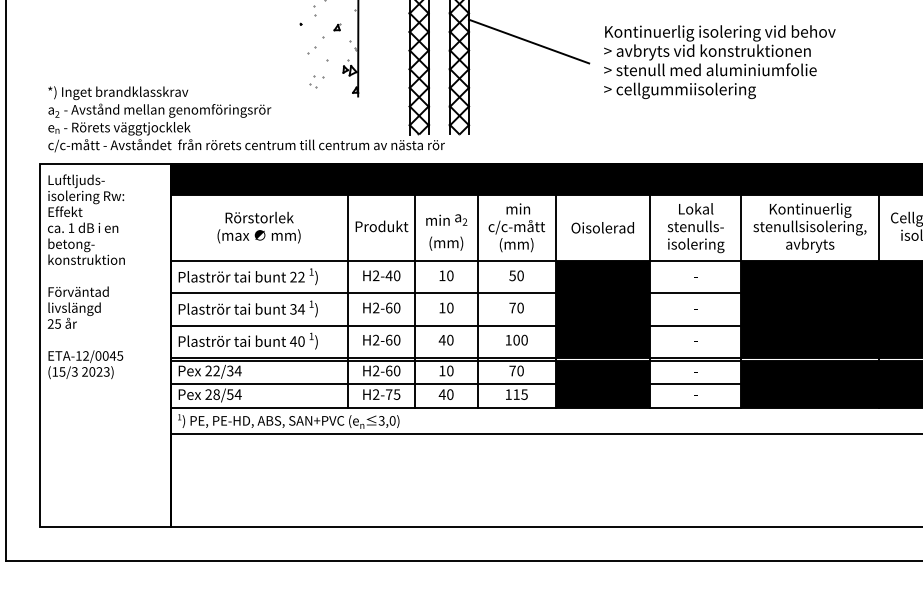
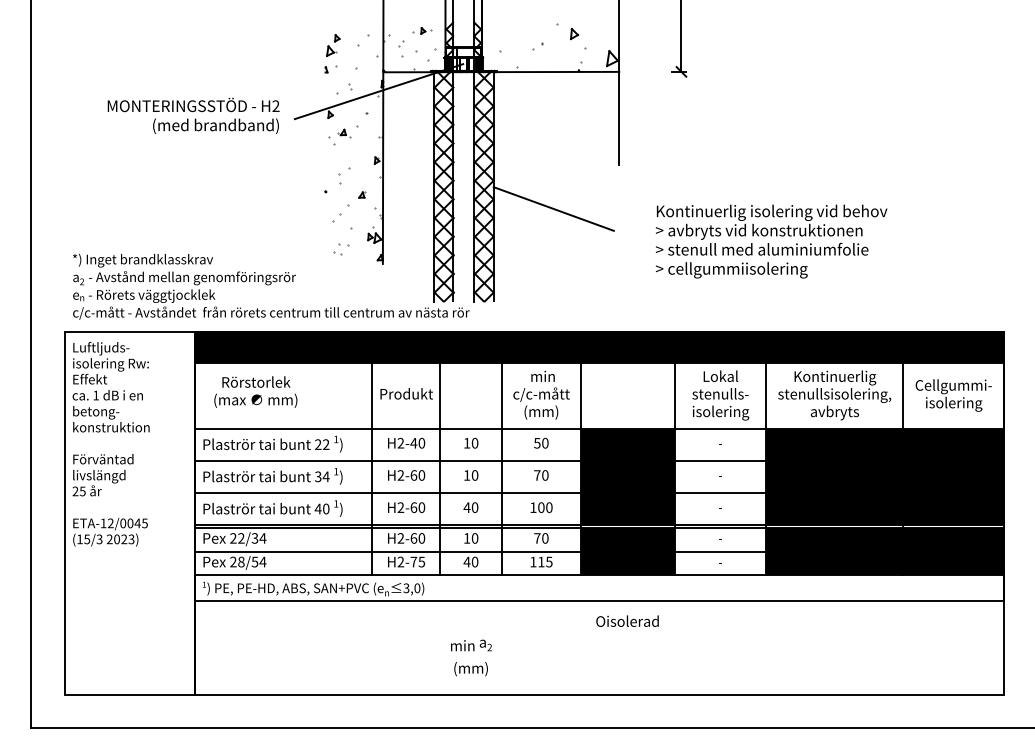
text: (719, 62) -> (771, 241), moved
text: (258, 227) -> (255, 391), moved
text: (602, 227) -> (627, 620), moved
text: (446, 232) -> (471, 657), moved

